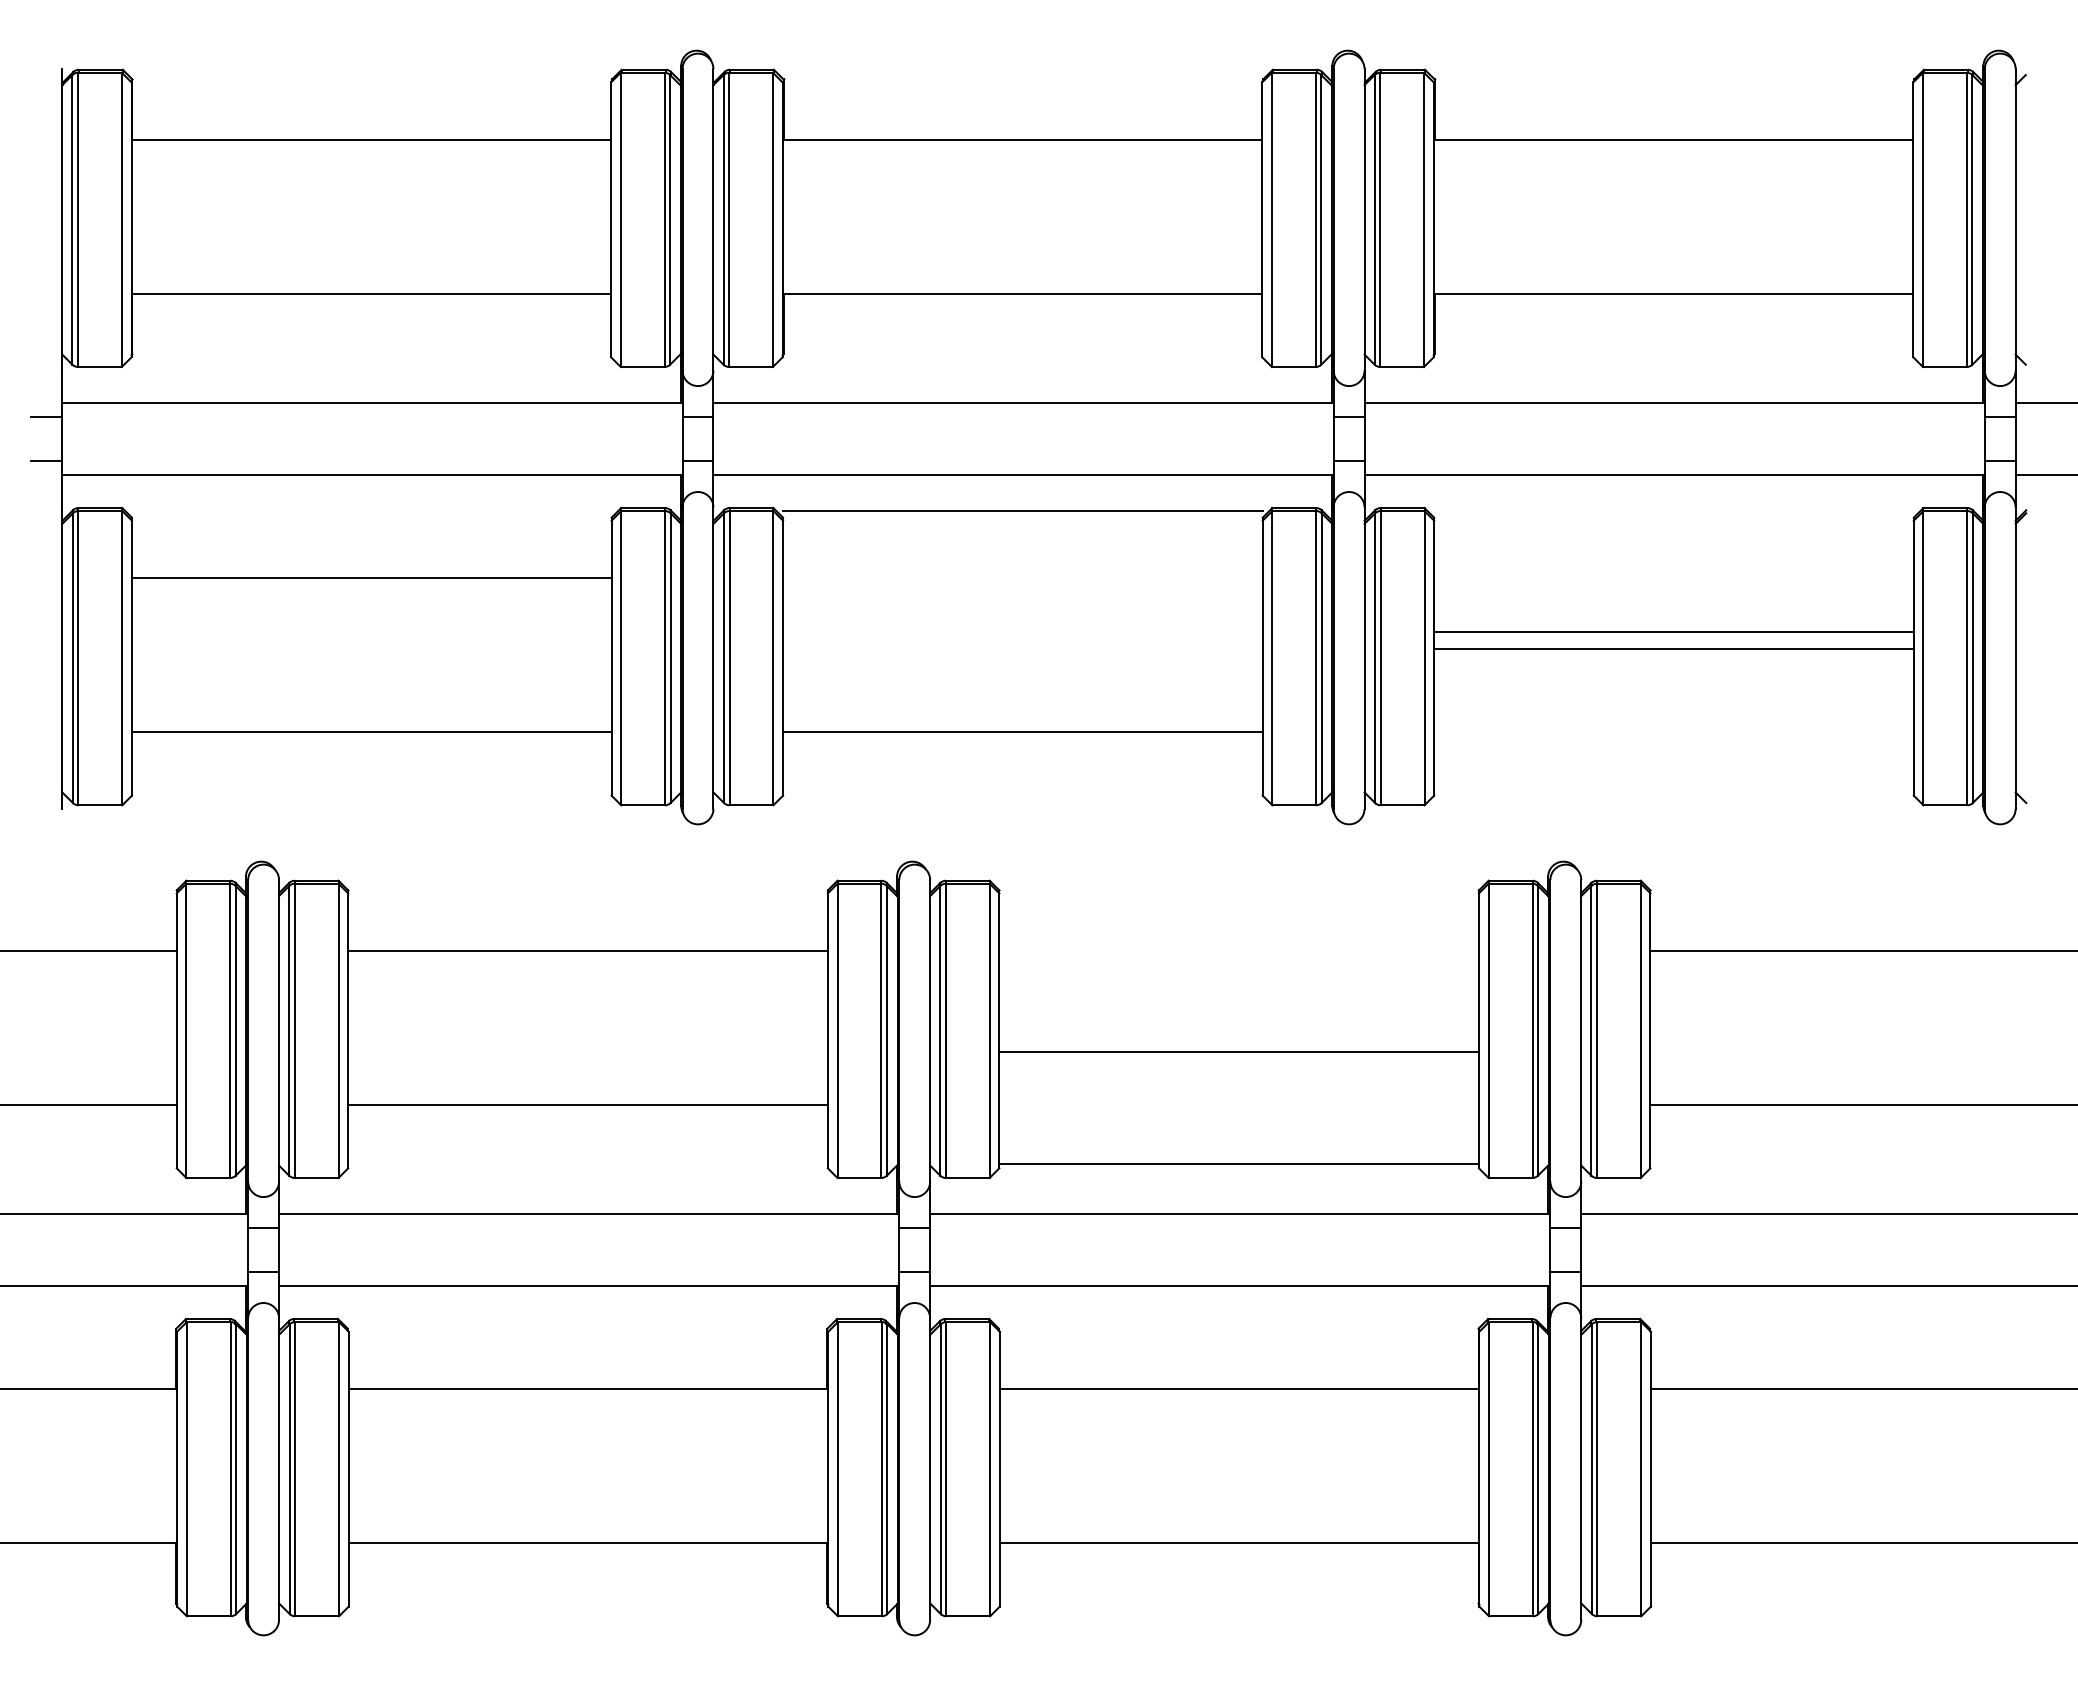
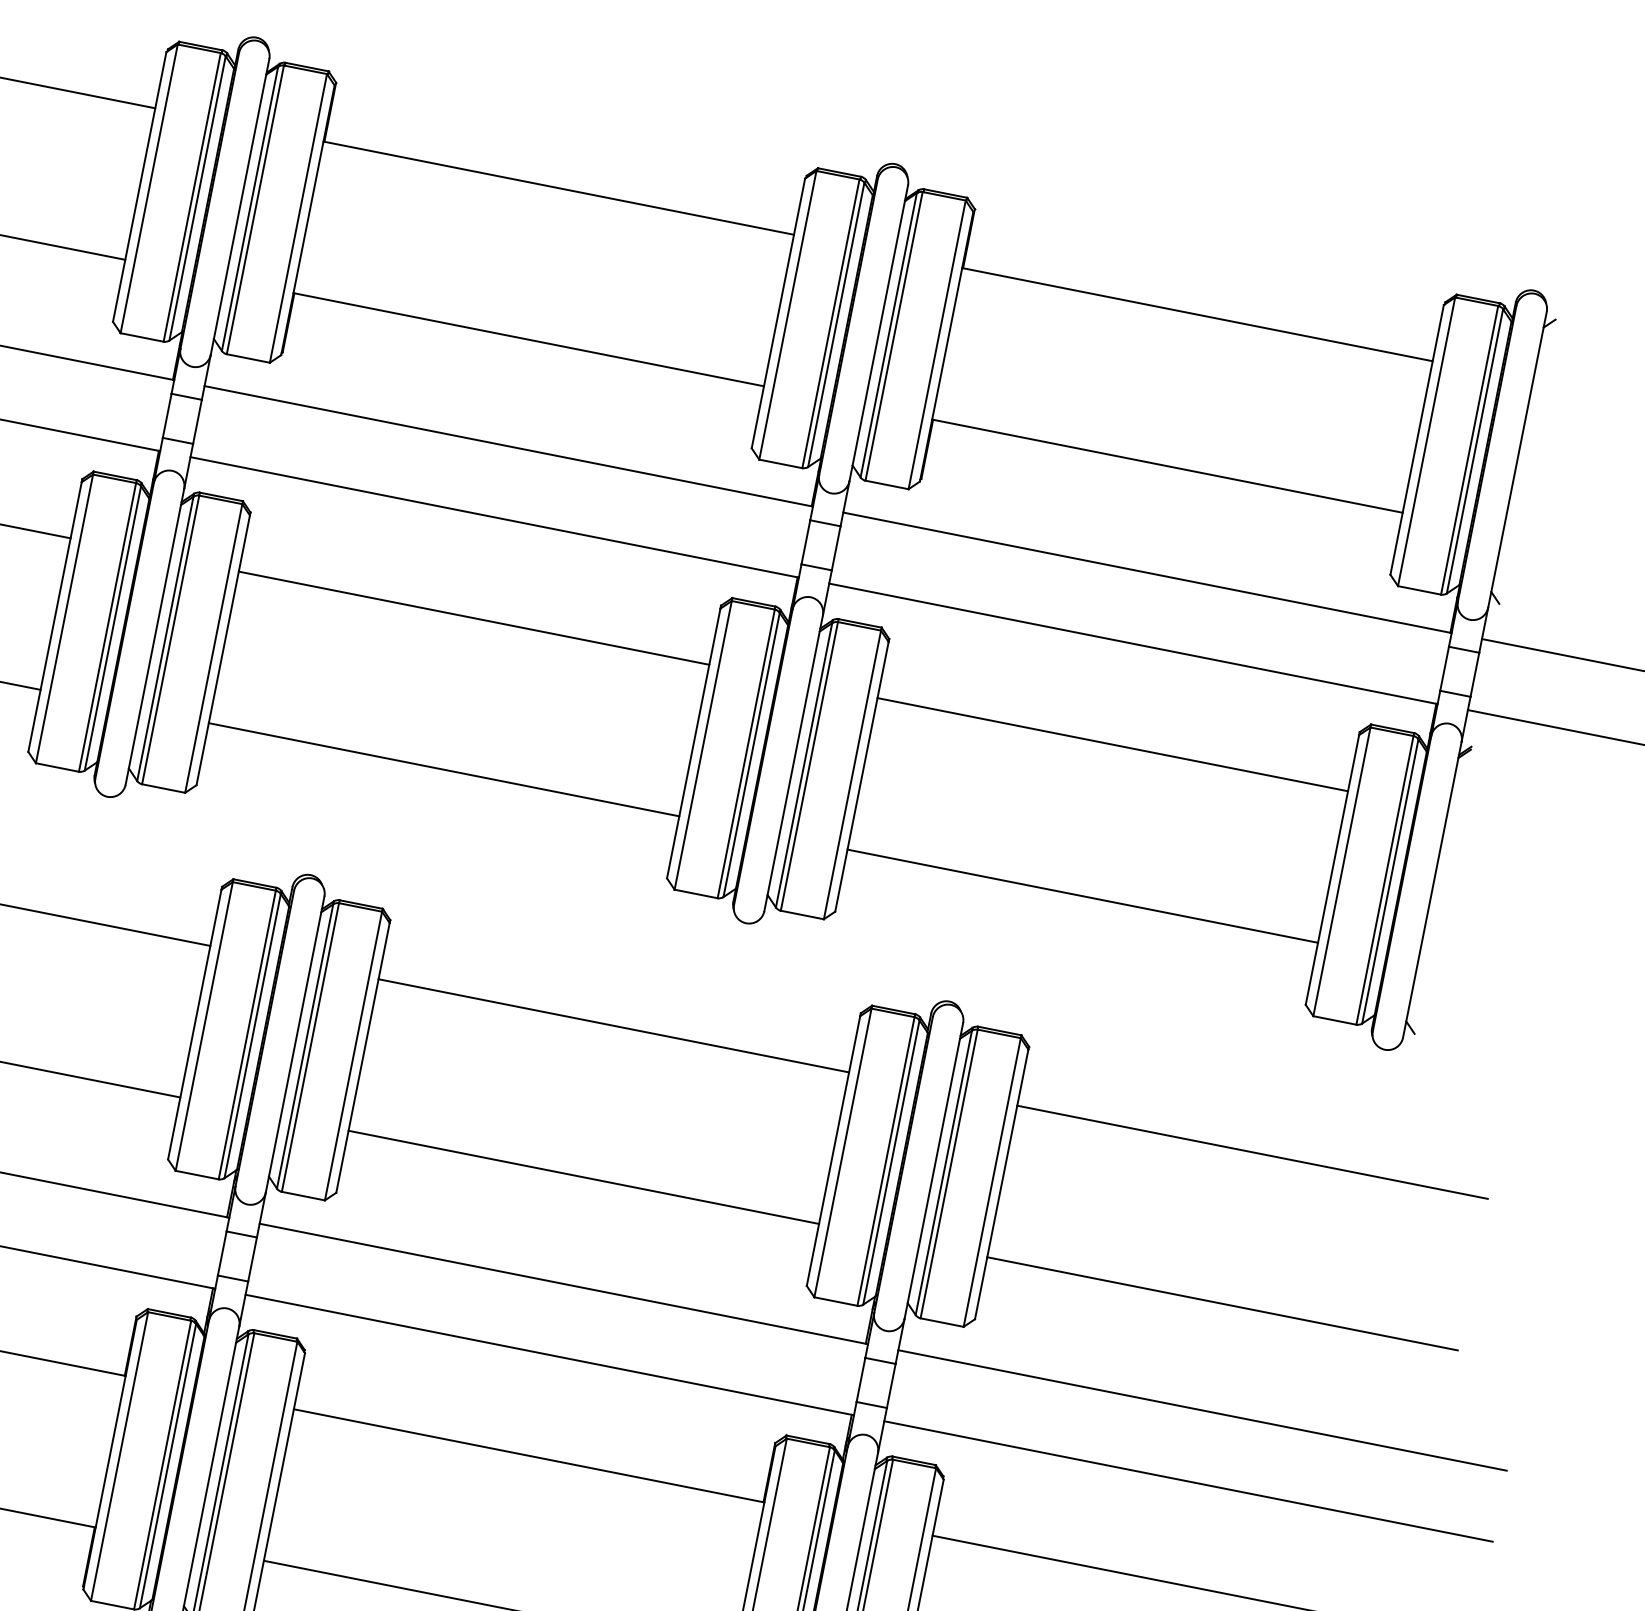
line: (1022, 510) -> (473, 617), moved
line: (1673, 631) -> (1112, 744), moved
line: (1673, 649) -> (1082, 896), moved
line: (1238, 1051) -> (613, 1025), moved
line: (1238, 1164) -> (583, 1177), moved

